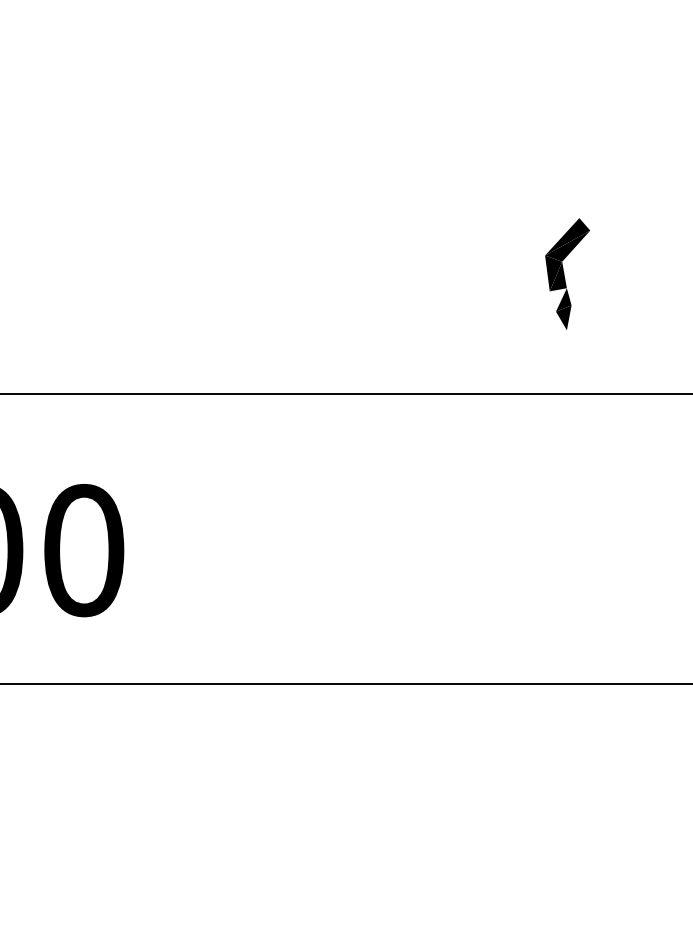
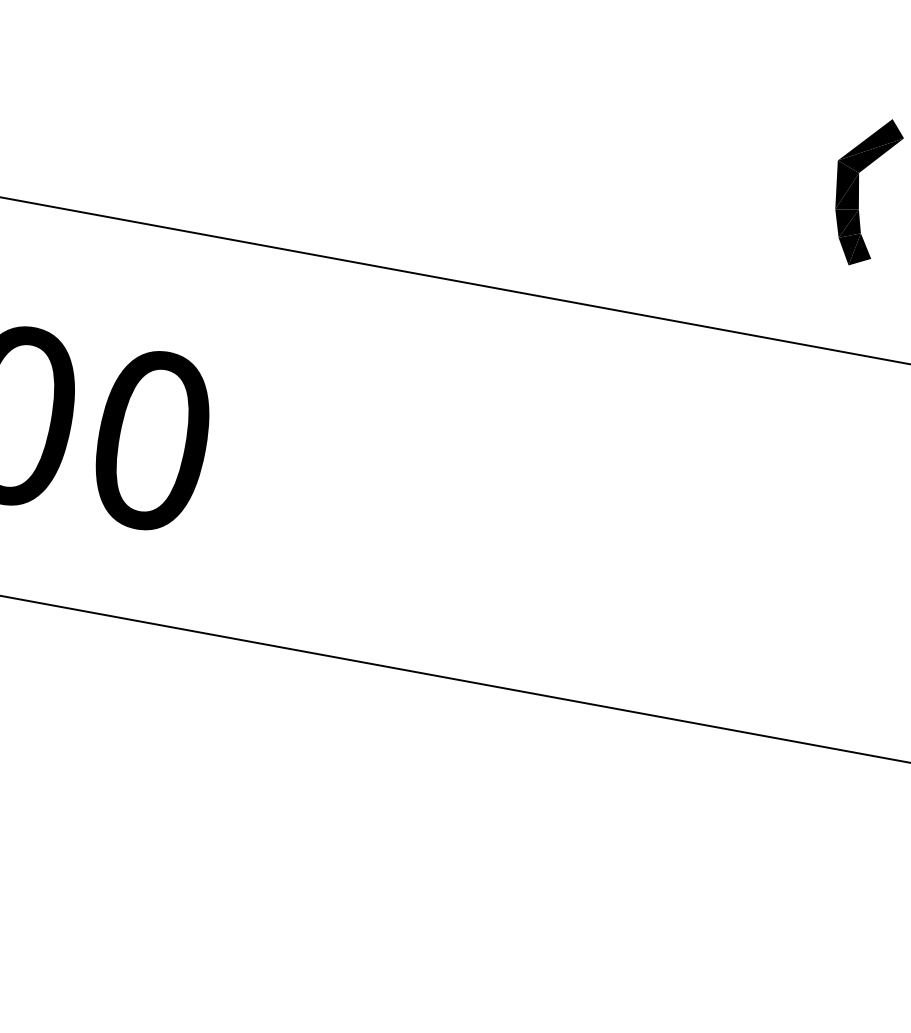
fill: (557, 299) -> (843, 222), added
fill: (574, 317) -> (861, 250), added

